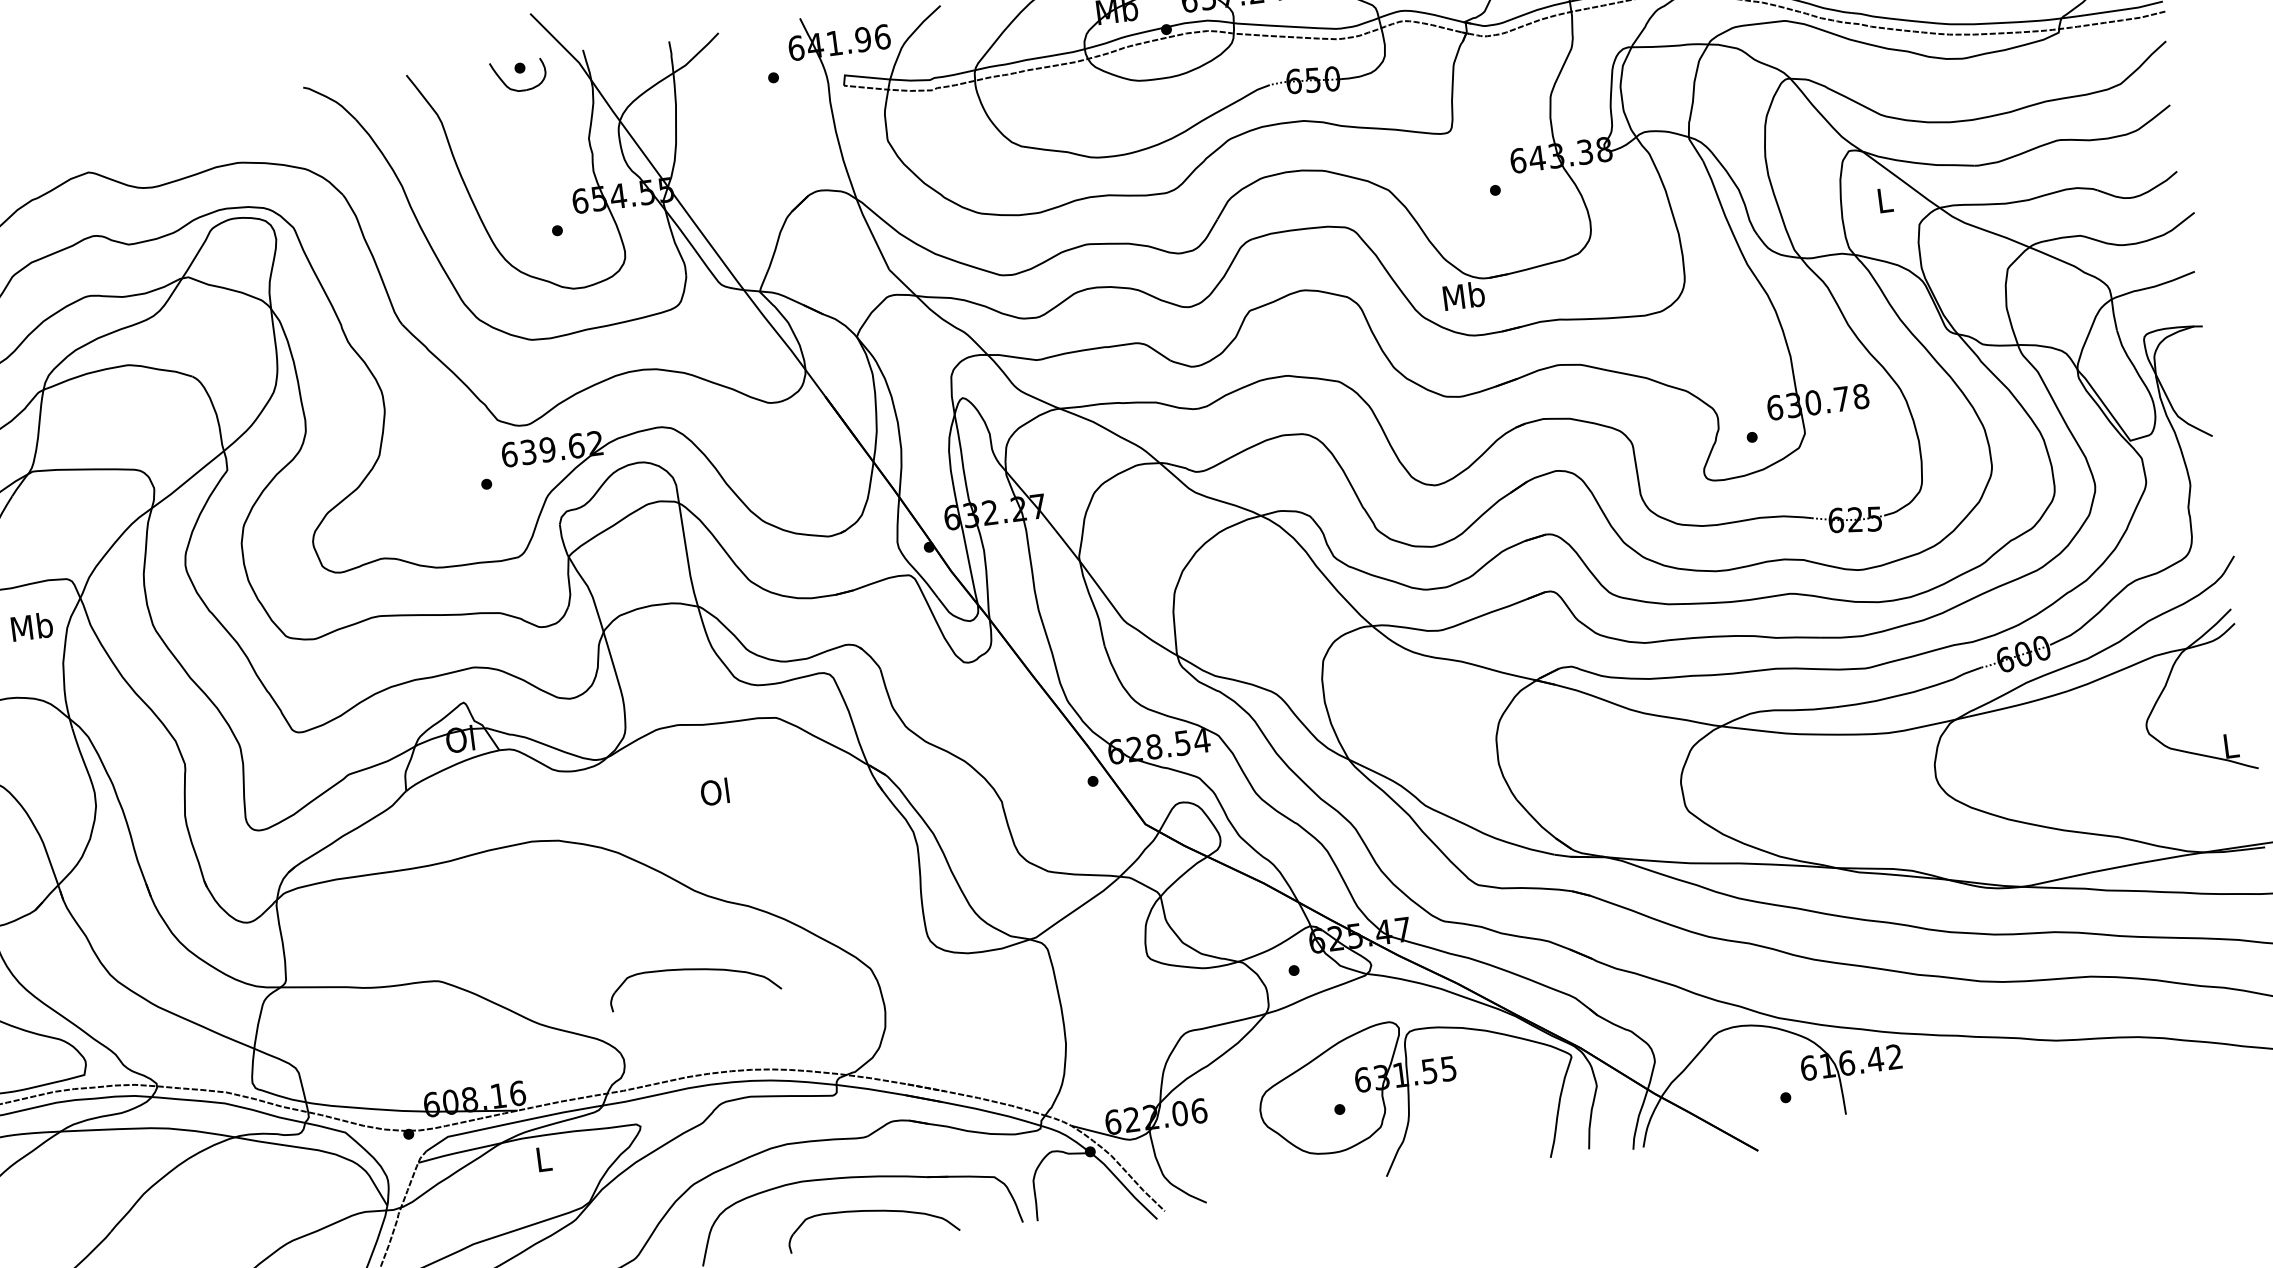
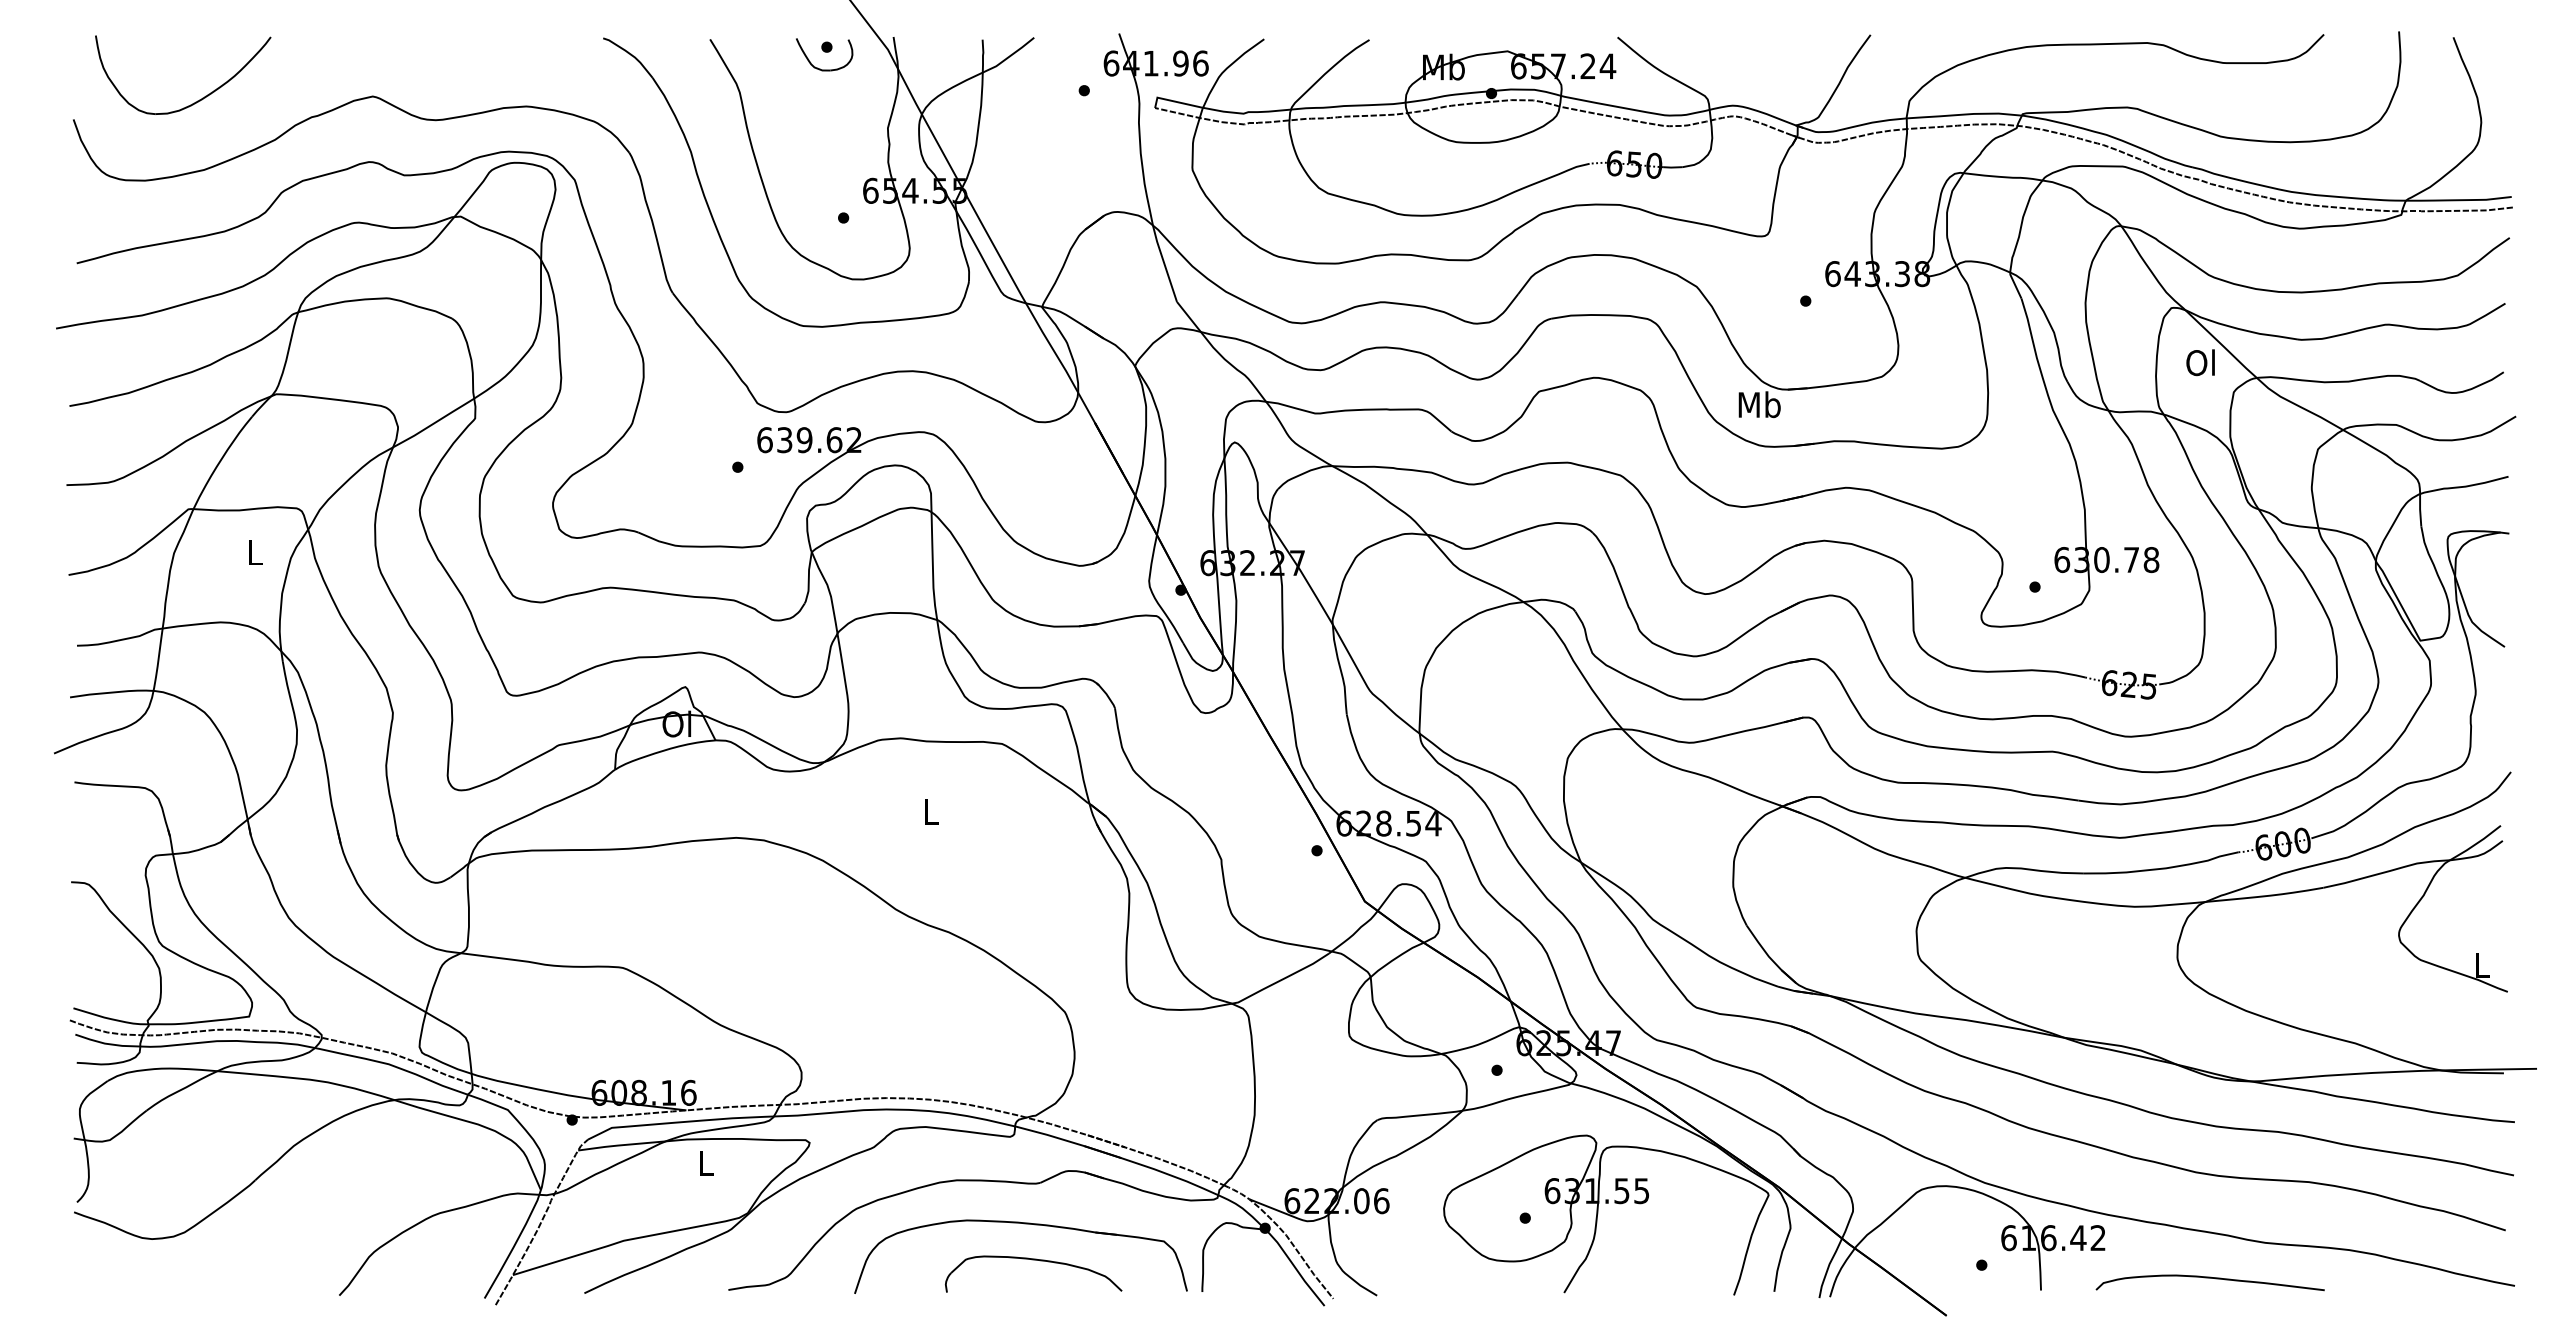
text: (1883, 200) -> (2200, 362), L -> Ol
text: (32, 626) -> (255, 552), Mb -> L
text: (714, 792) -> (929, 811), Ol -> L
part: (692, 970) -> (883, 990), removed
curve: (2006, 1082) -> (2209, 1278), added

